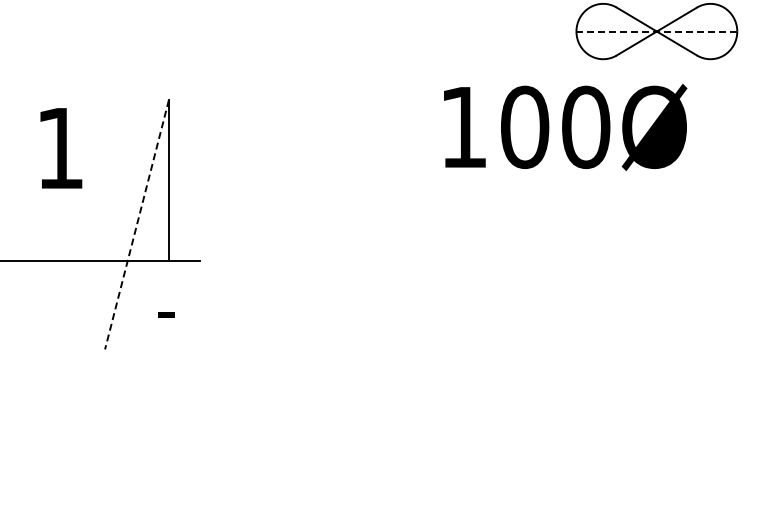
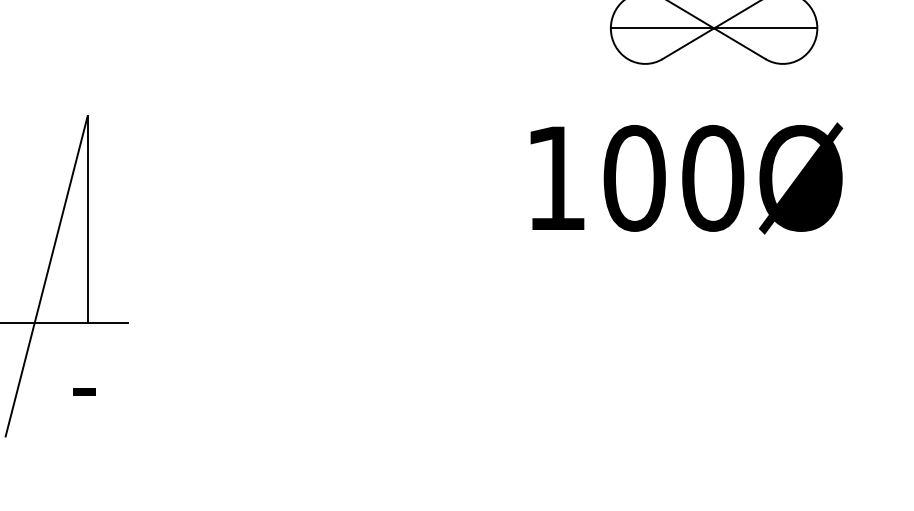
line: (657, 31) -> (714, 28), dashed -> solid
text: (565, 127) -> (686, 178), moved
line: (136, 224) -> (45, 276), dashed -> solid

